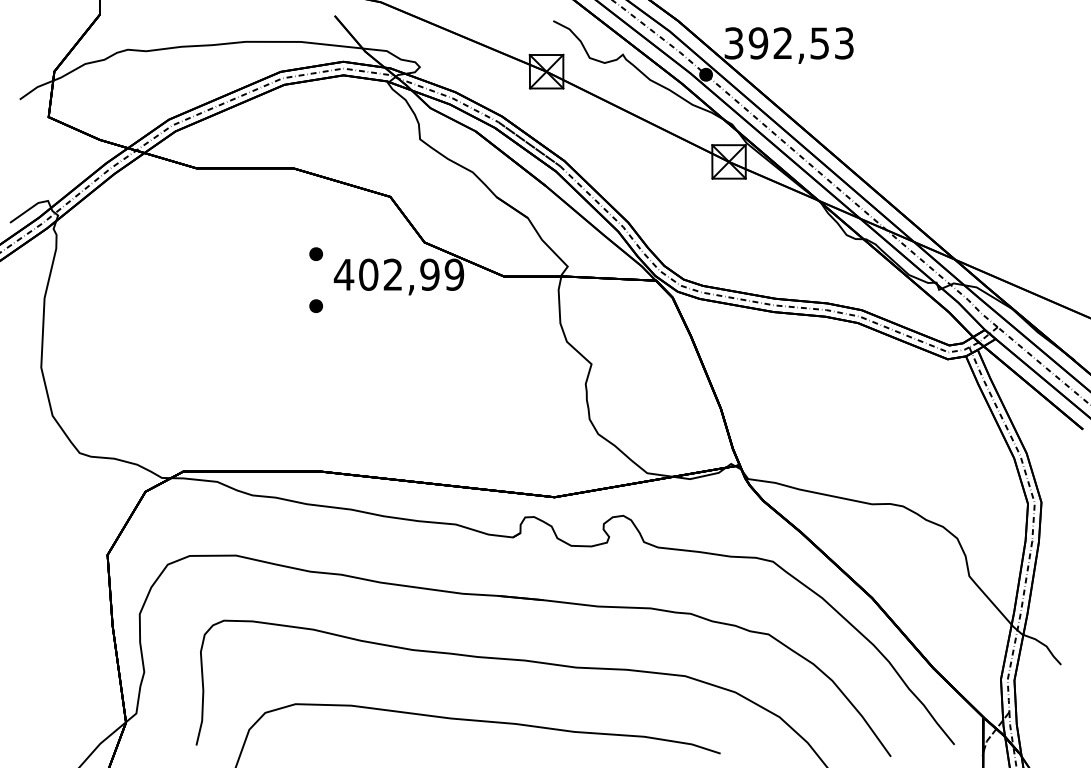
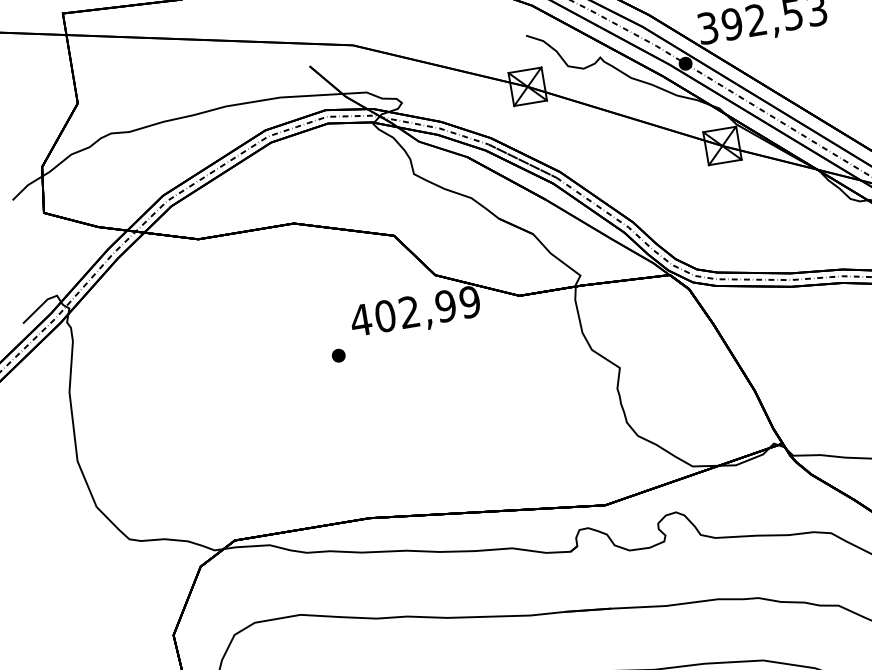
part: (315, 253) -> (329, 303), removed

